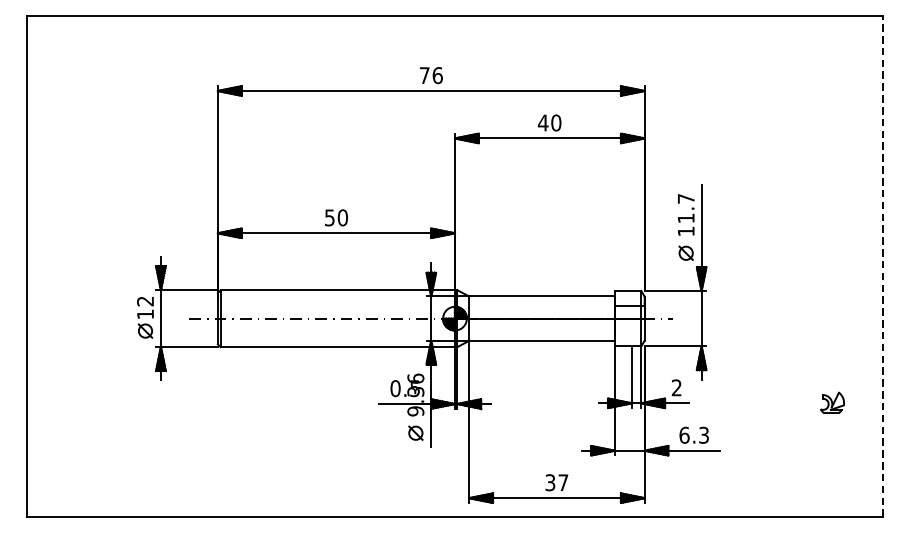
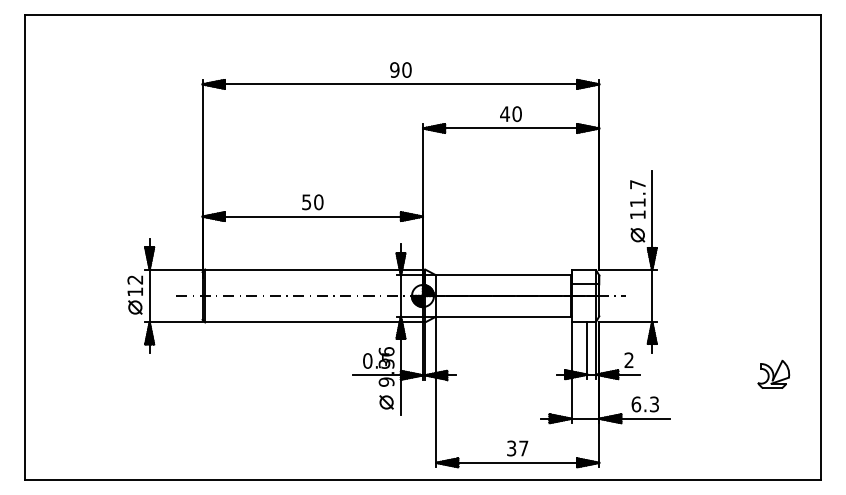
text: (430, 74) -> (400, 69), 76 -> 90
line: (882, 266) -> (820, 247), dashed -> solid
part: (832, 402) -> (773, 373), size x1.43

